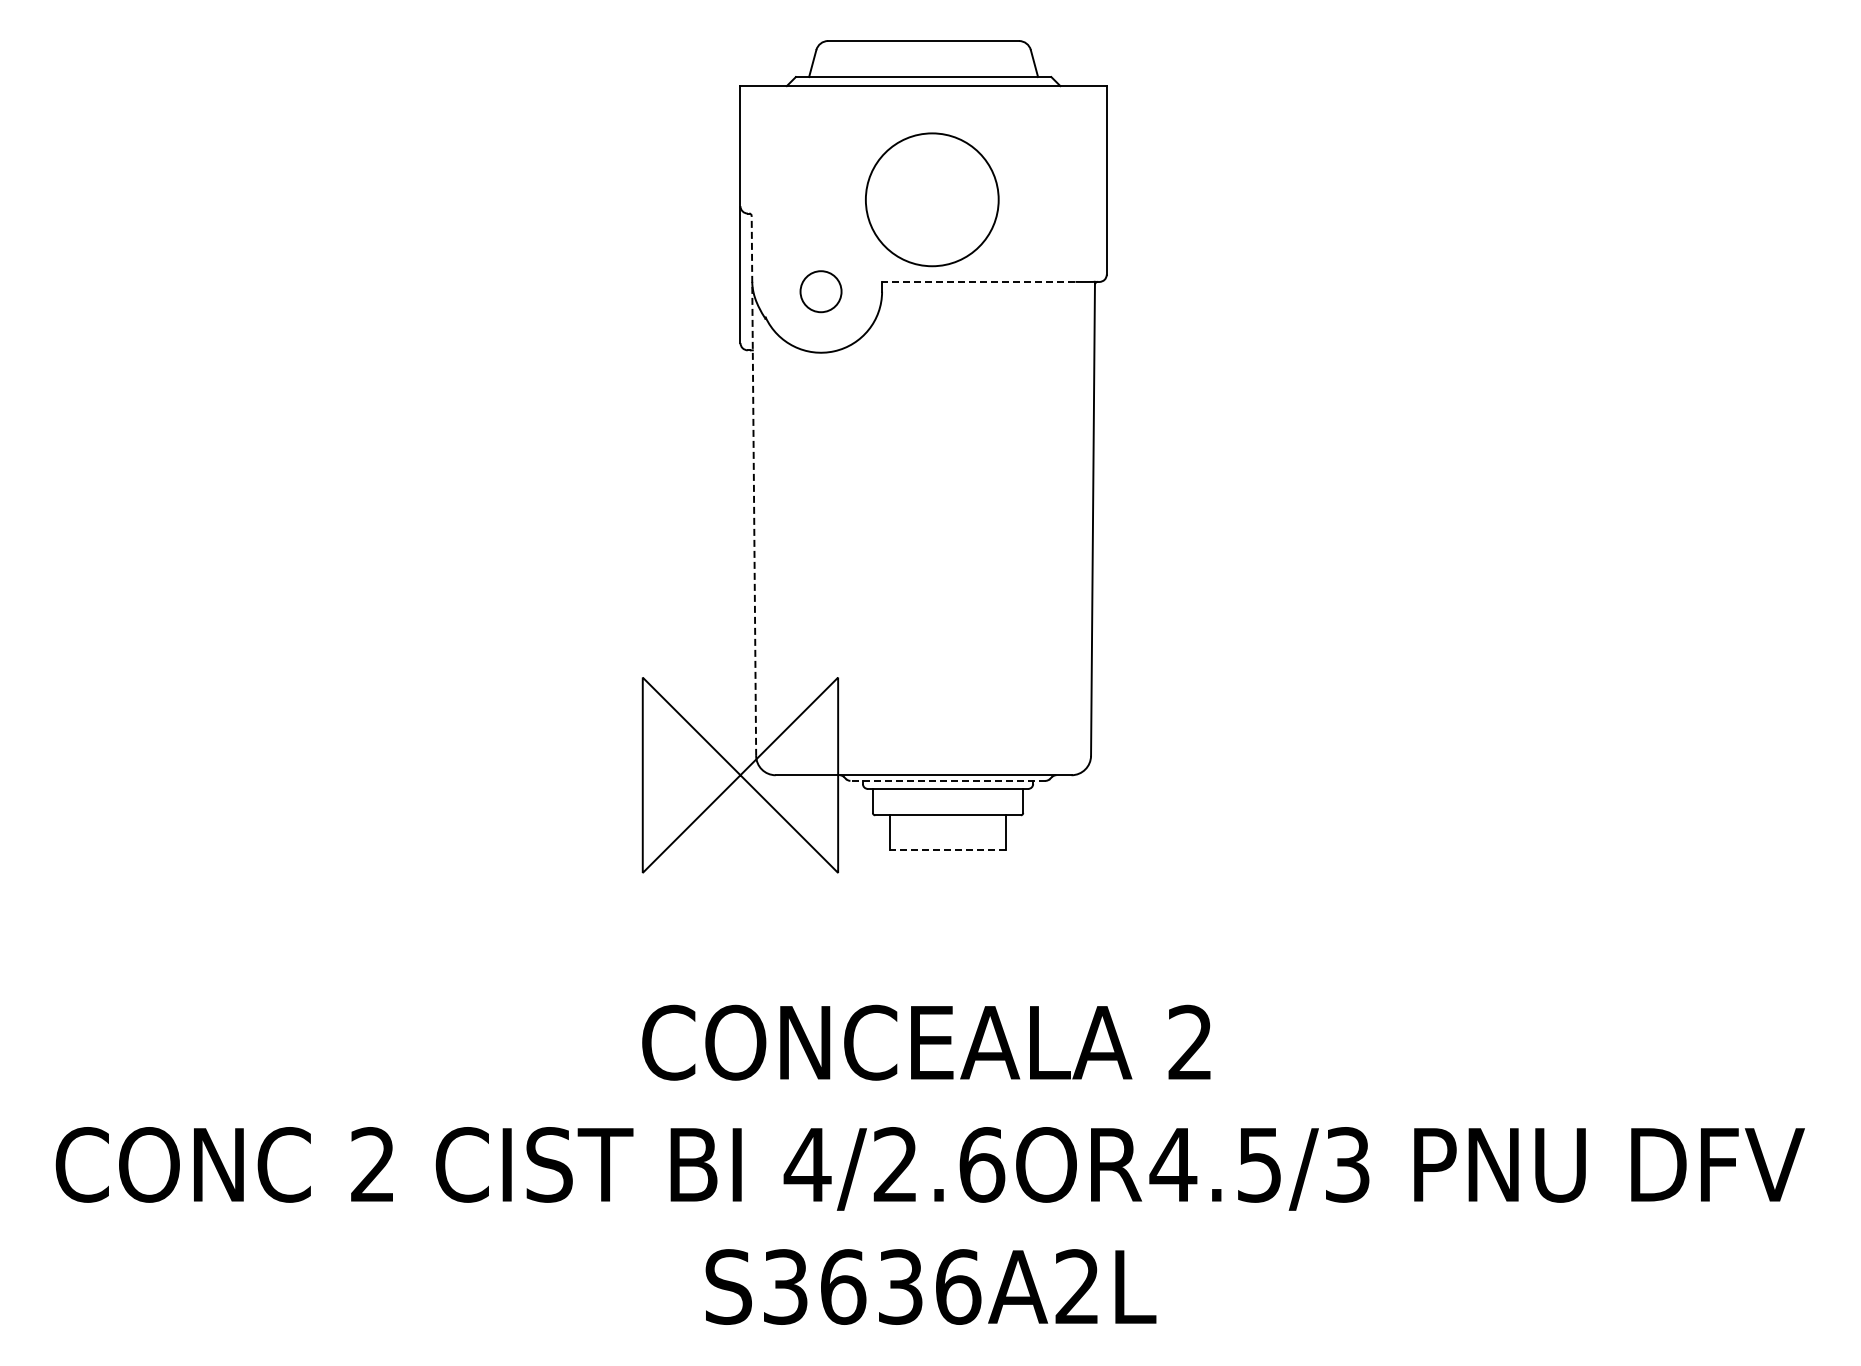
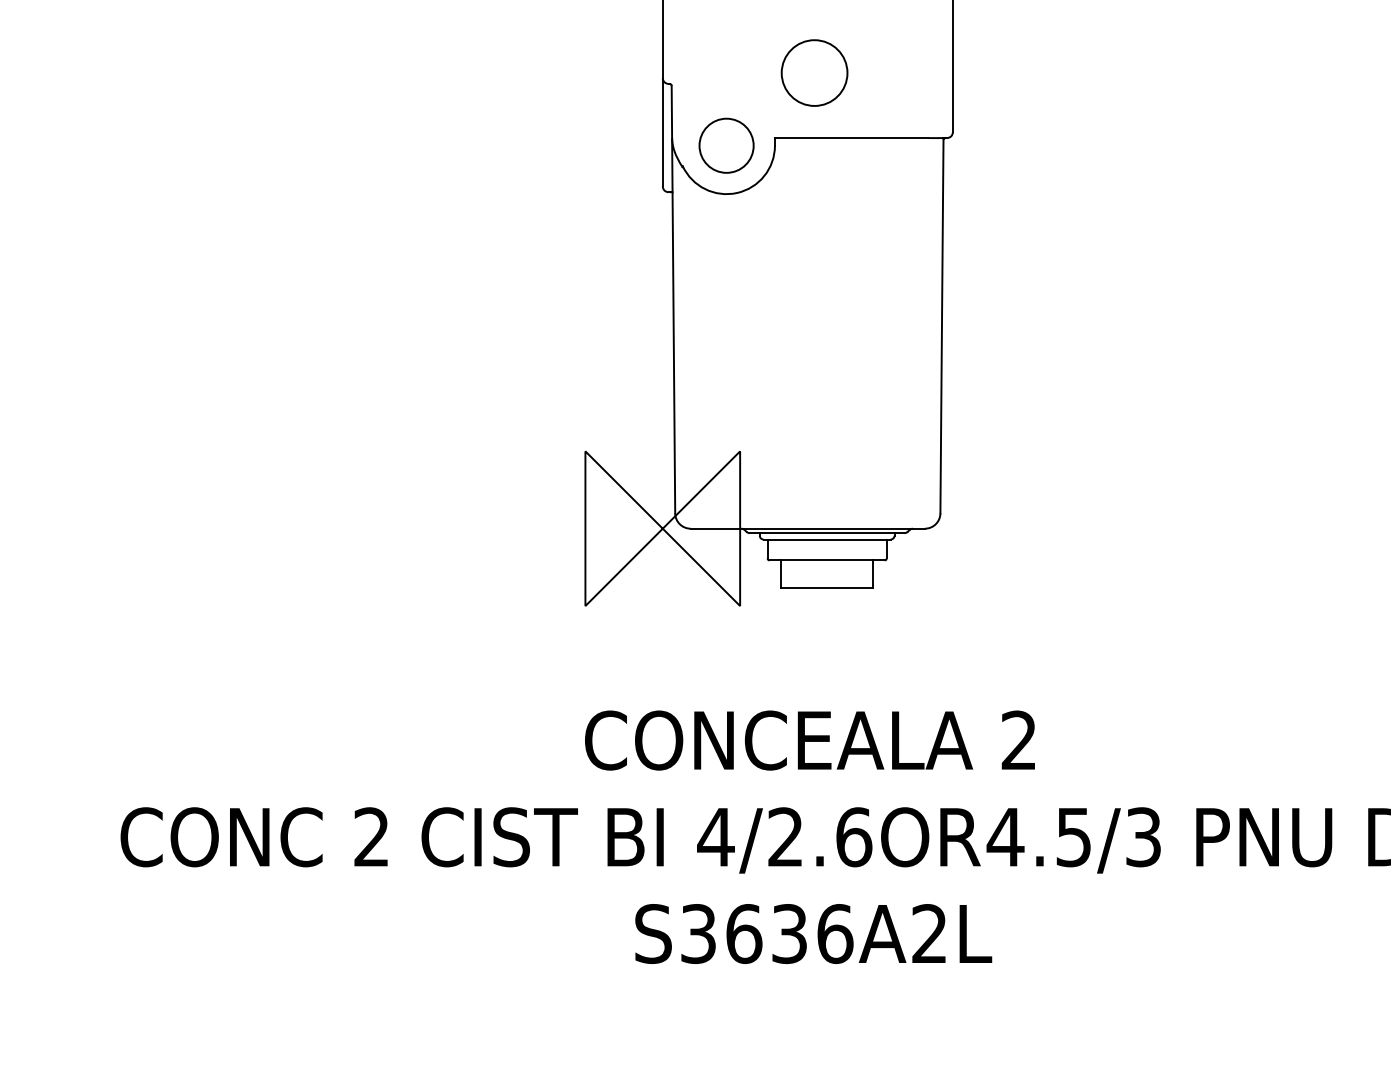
circle: (931, 199) -> (814, 72), size x0.62
line: (978, 281) -> (851, 137), dashed -> solid
circle: (820, 291) -> (726, 145), size x1.67
line: (753, 485) -> (673, 299), dashed -> solid
line: (948, 780) -> (827, 532), dashed -> solid
line: (947, 849) -> (826, 587), dashed -> solid

